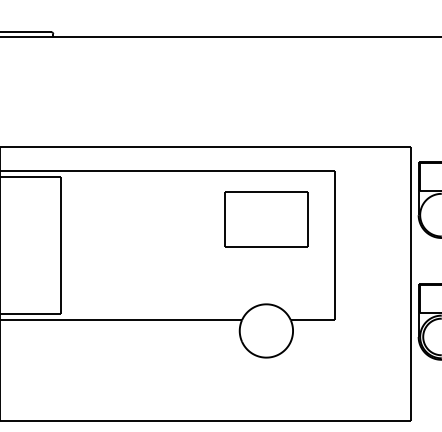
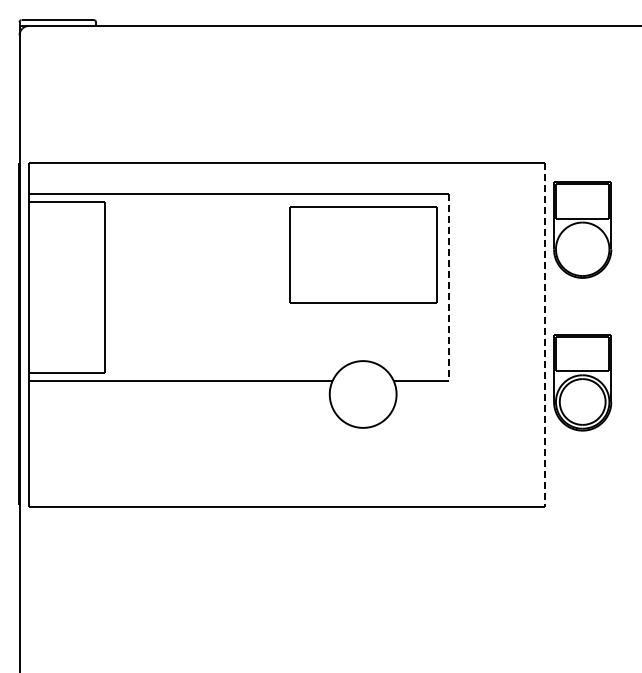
part: (266, 219) -> (363, 254), size x1.4
line: (335, 245) -> (449, 287), solid -> dashed
line: (411, 283) -> (544, 335), solid -> dashed

